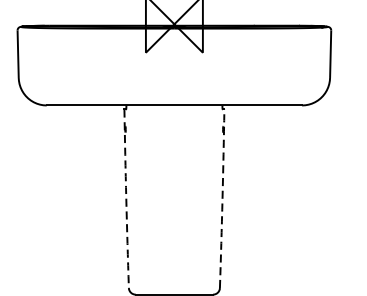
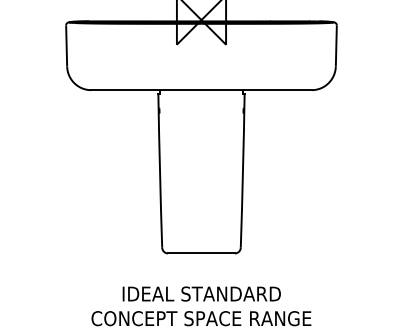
arc: (125, 198) -> (159, 170), dashed -> solid
arc: (223, 198) -> (243, 170), dashed -> solid

